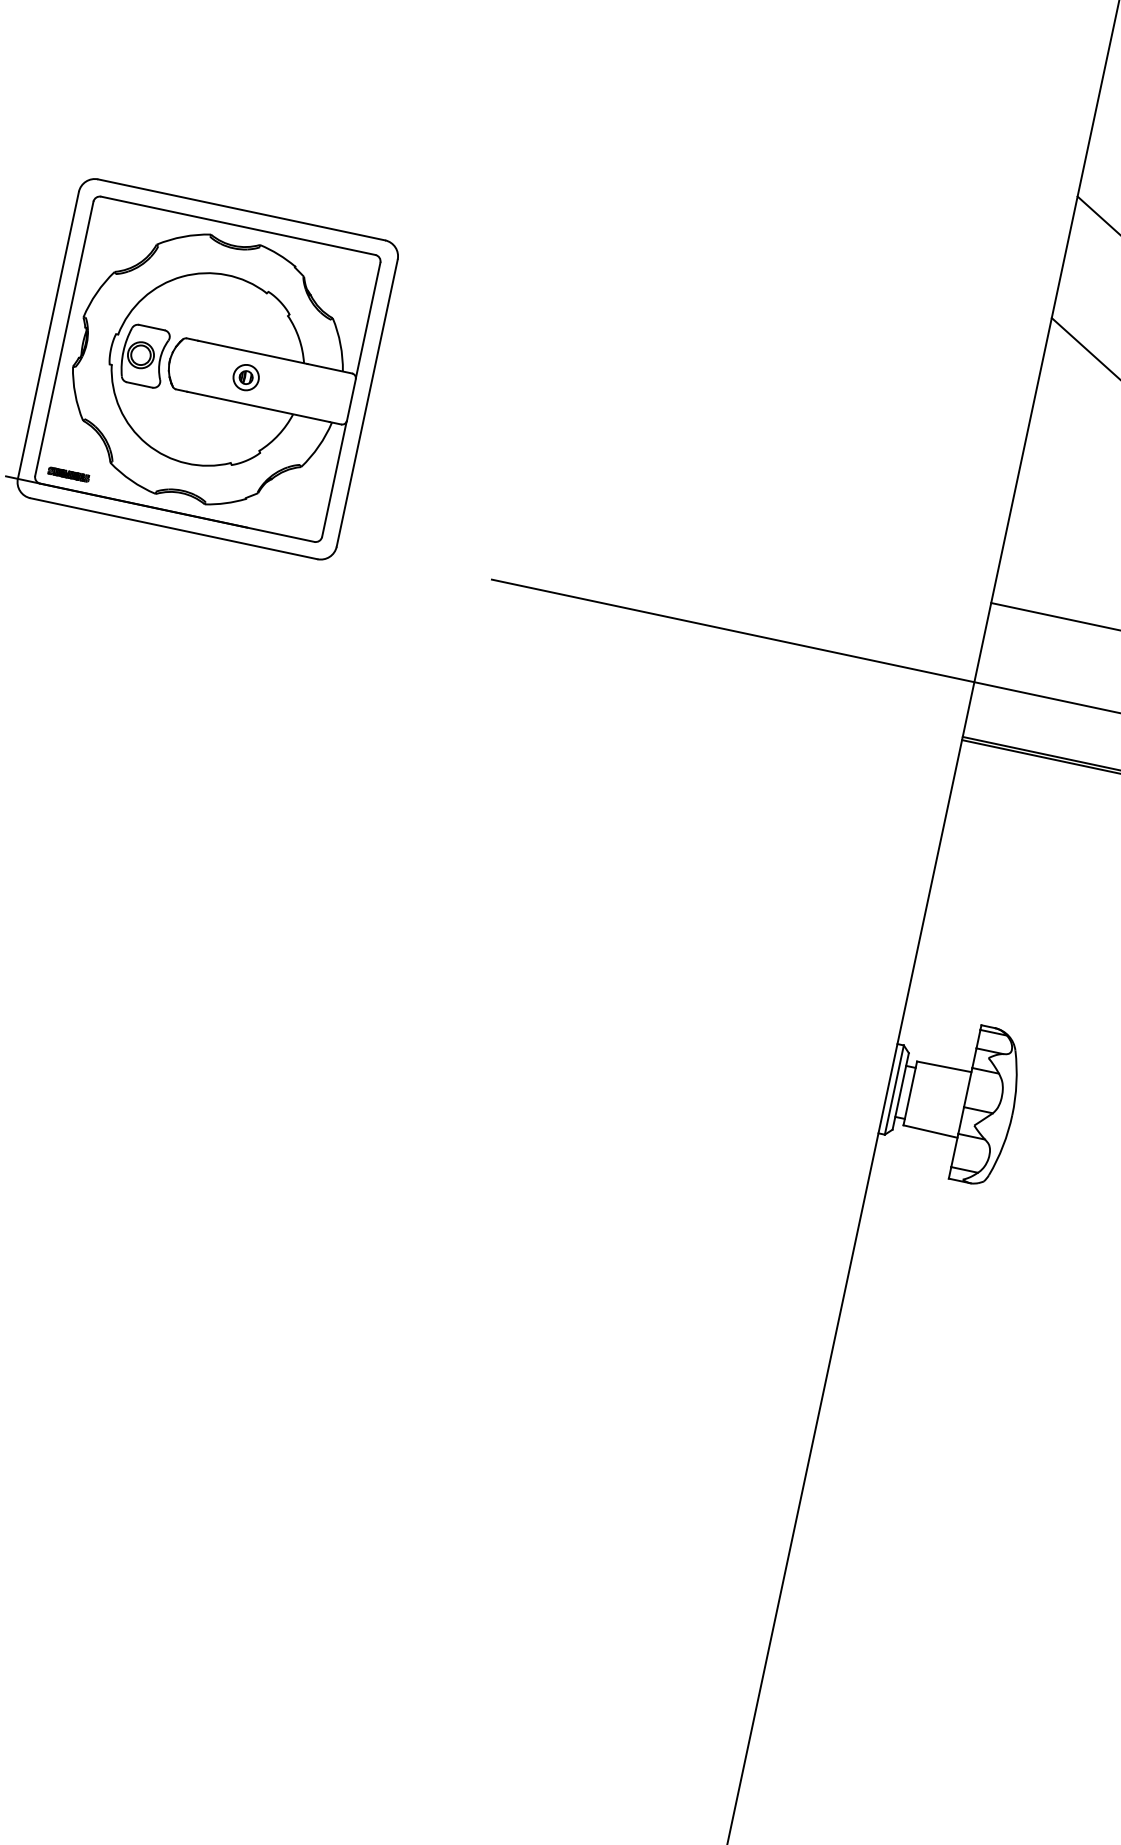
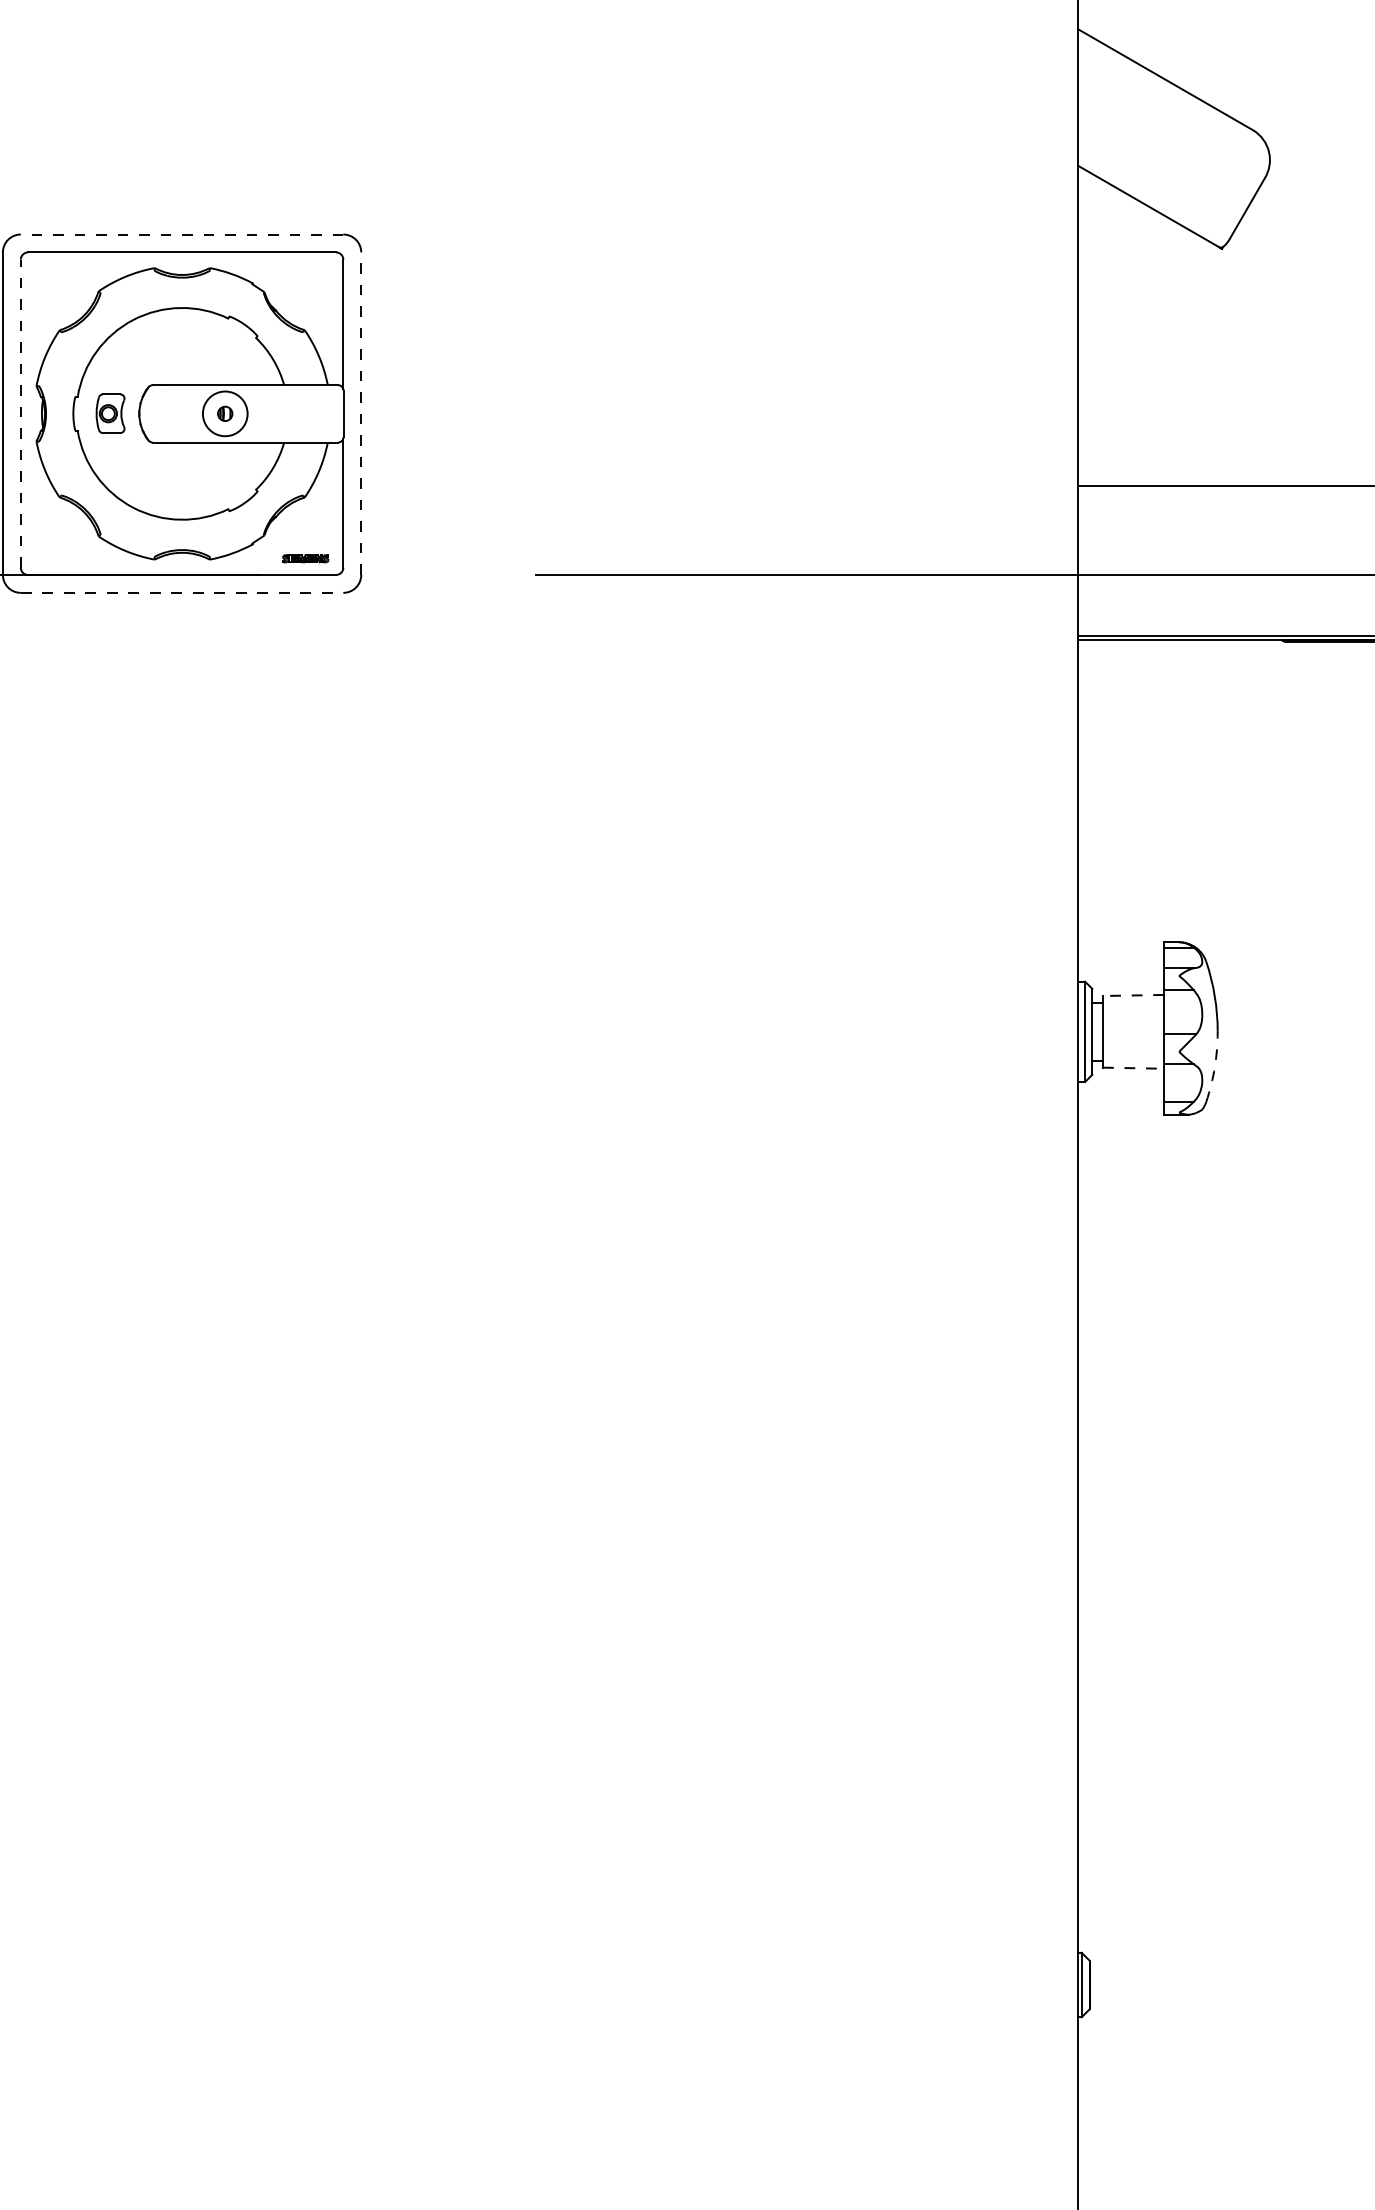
line: (241, 209) -> (181, 234), solid -> dashed
line: (64, 338) -> (20, 413), solid -> dashed
part: (144, 355) -> (110, 413), size x0.6
circle: (246, 377) -> (225, 413), size x1.6
line: (367, 403) -> (361, 413), solid -> dashed
part: (68, 474) -> (305, 558), moved
line: (174, 528) -> (182, 592), solid -> dashed
line: (943, 1066) -> (1132, 995), solid -> dashed
line: (930, 1131) -> (1133, 1068), solid -> dashed
arc: (1002, 1146) -> (1214, 1067), solid -> dashed

